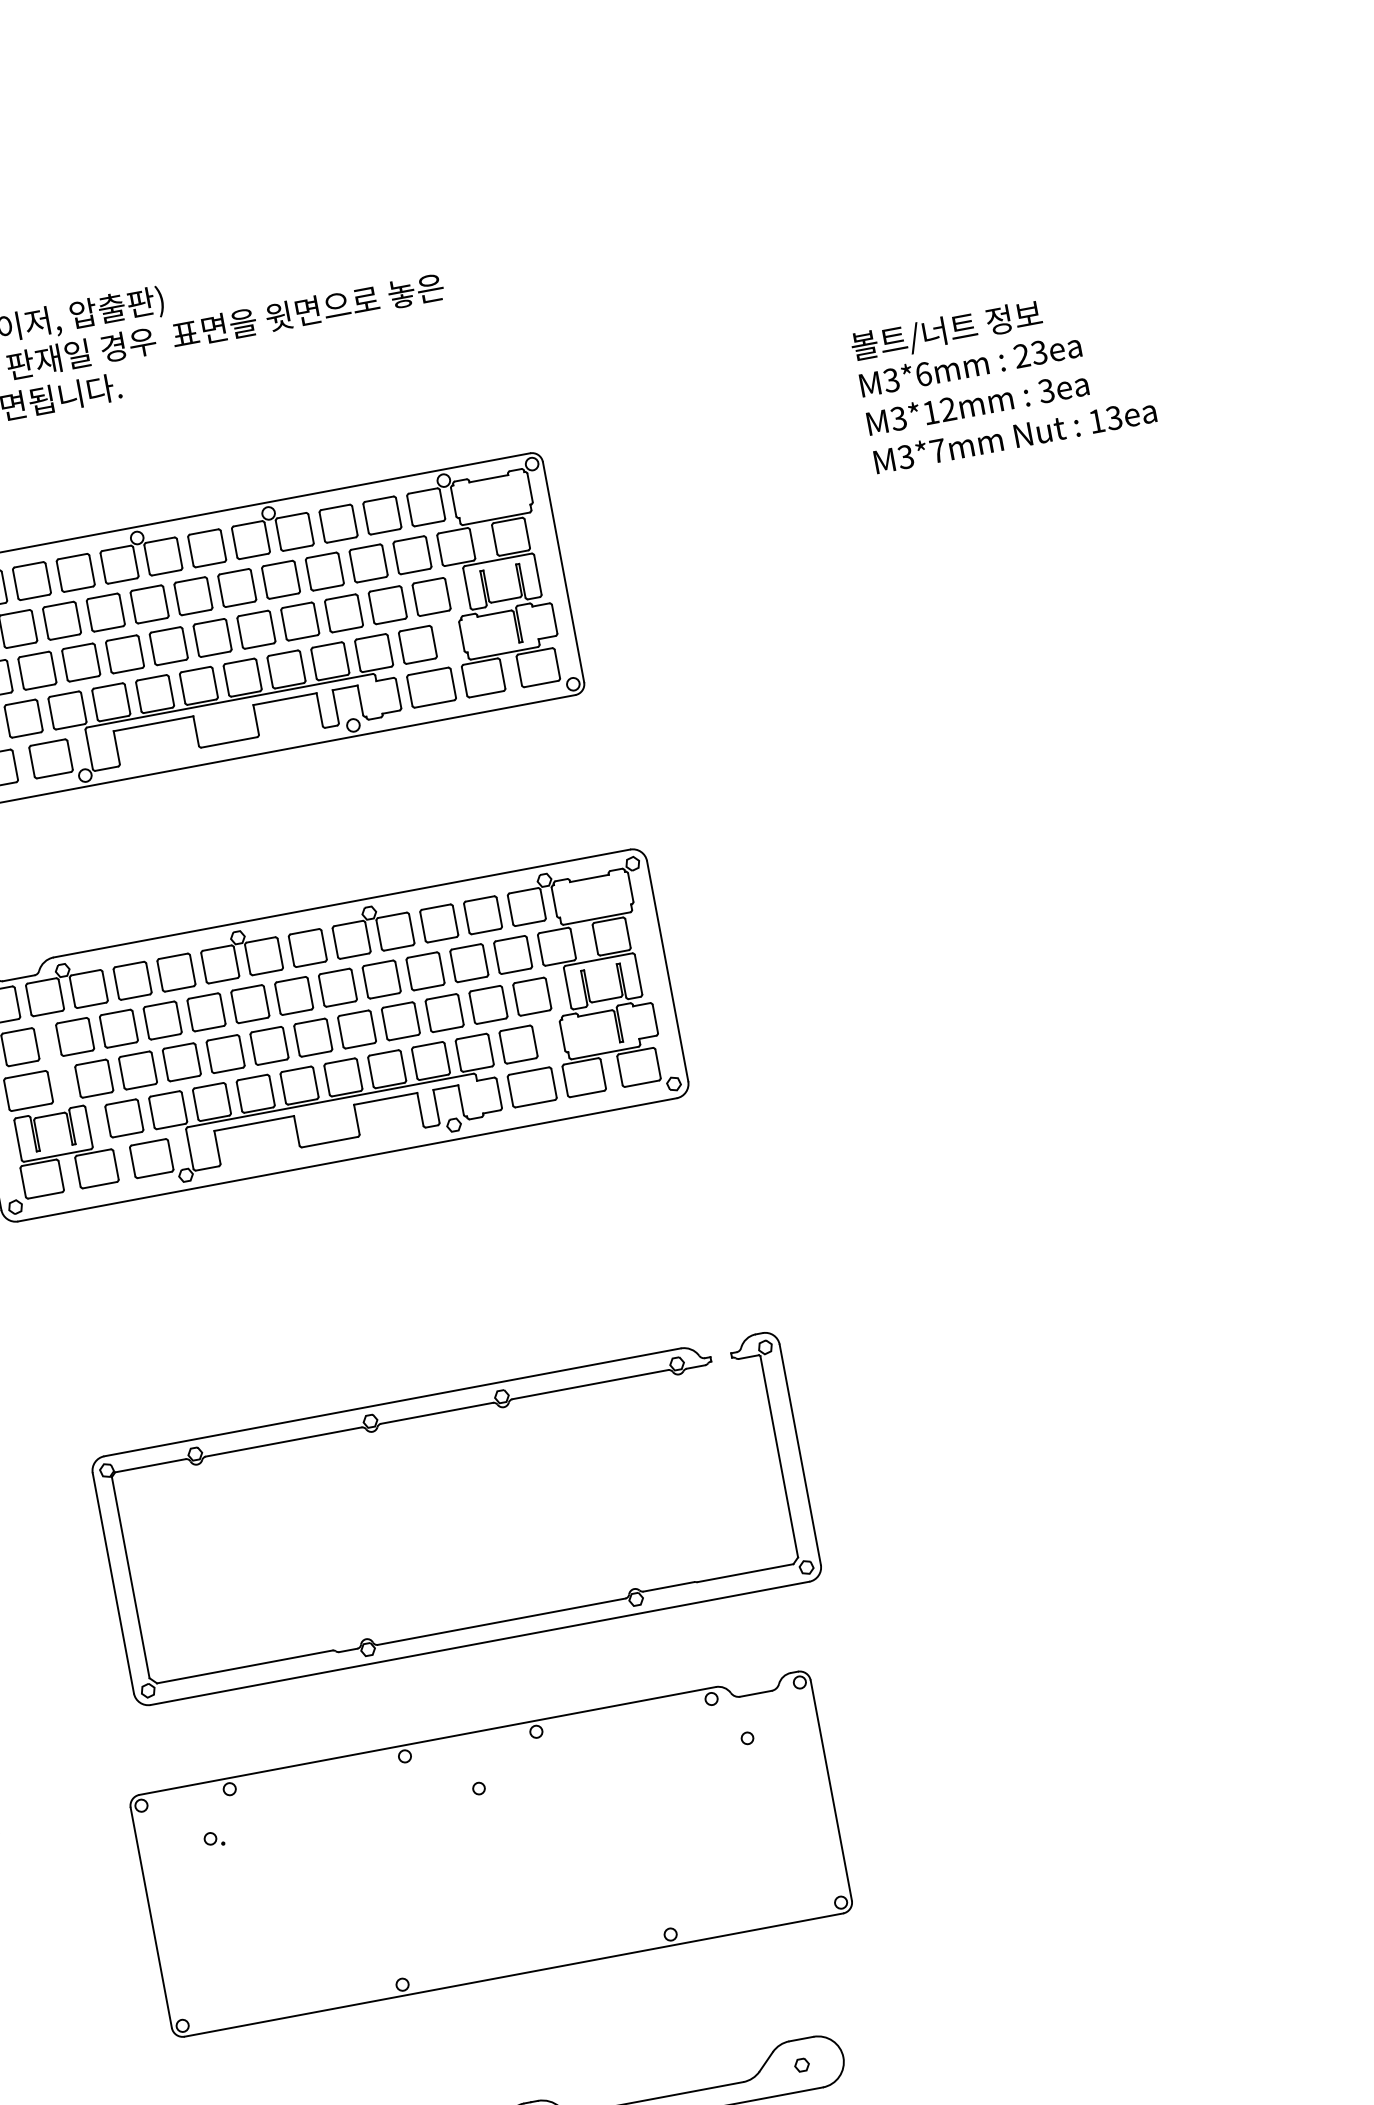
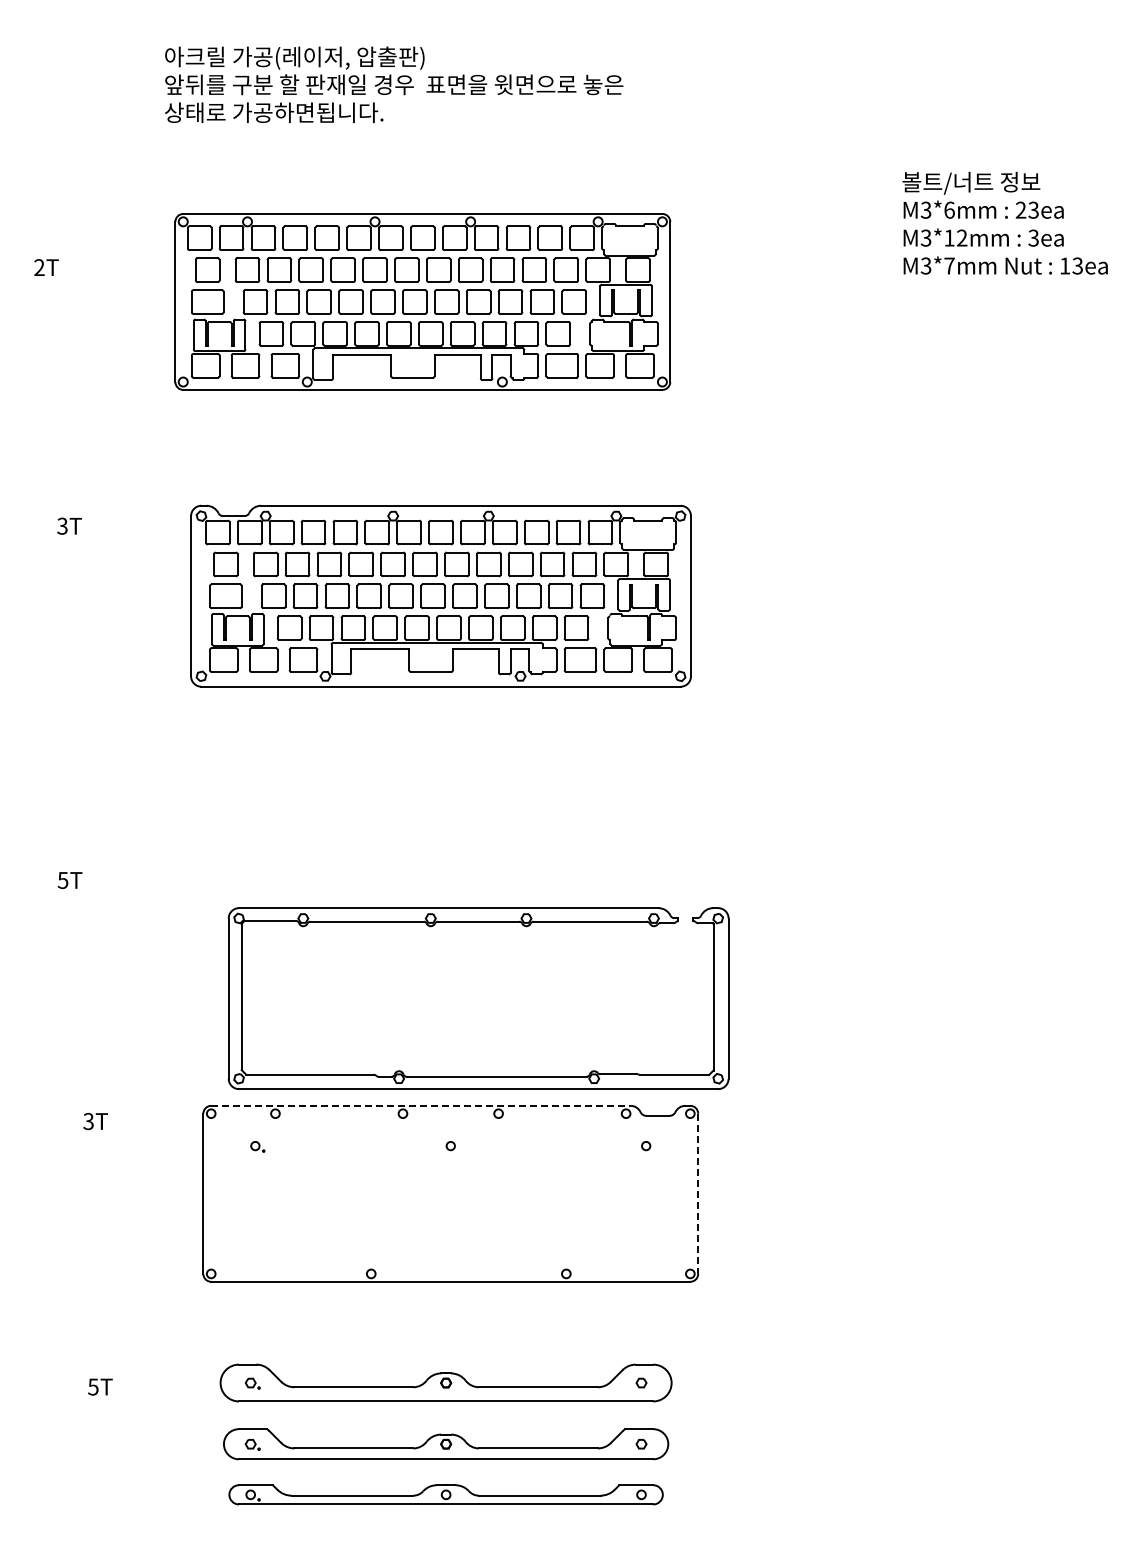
part: (437, 1414) -> (478, 922), moved
line: (426, 1740) -> (420, 1105), solid -> dashed
line: (831, 1791) -> (698, 1194), solid -> dashed

